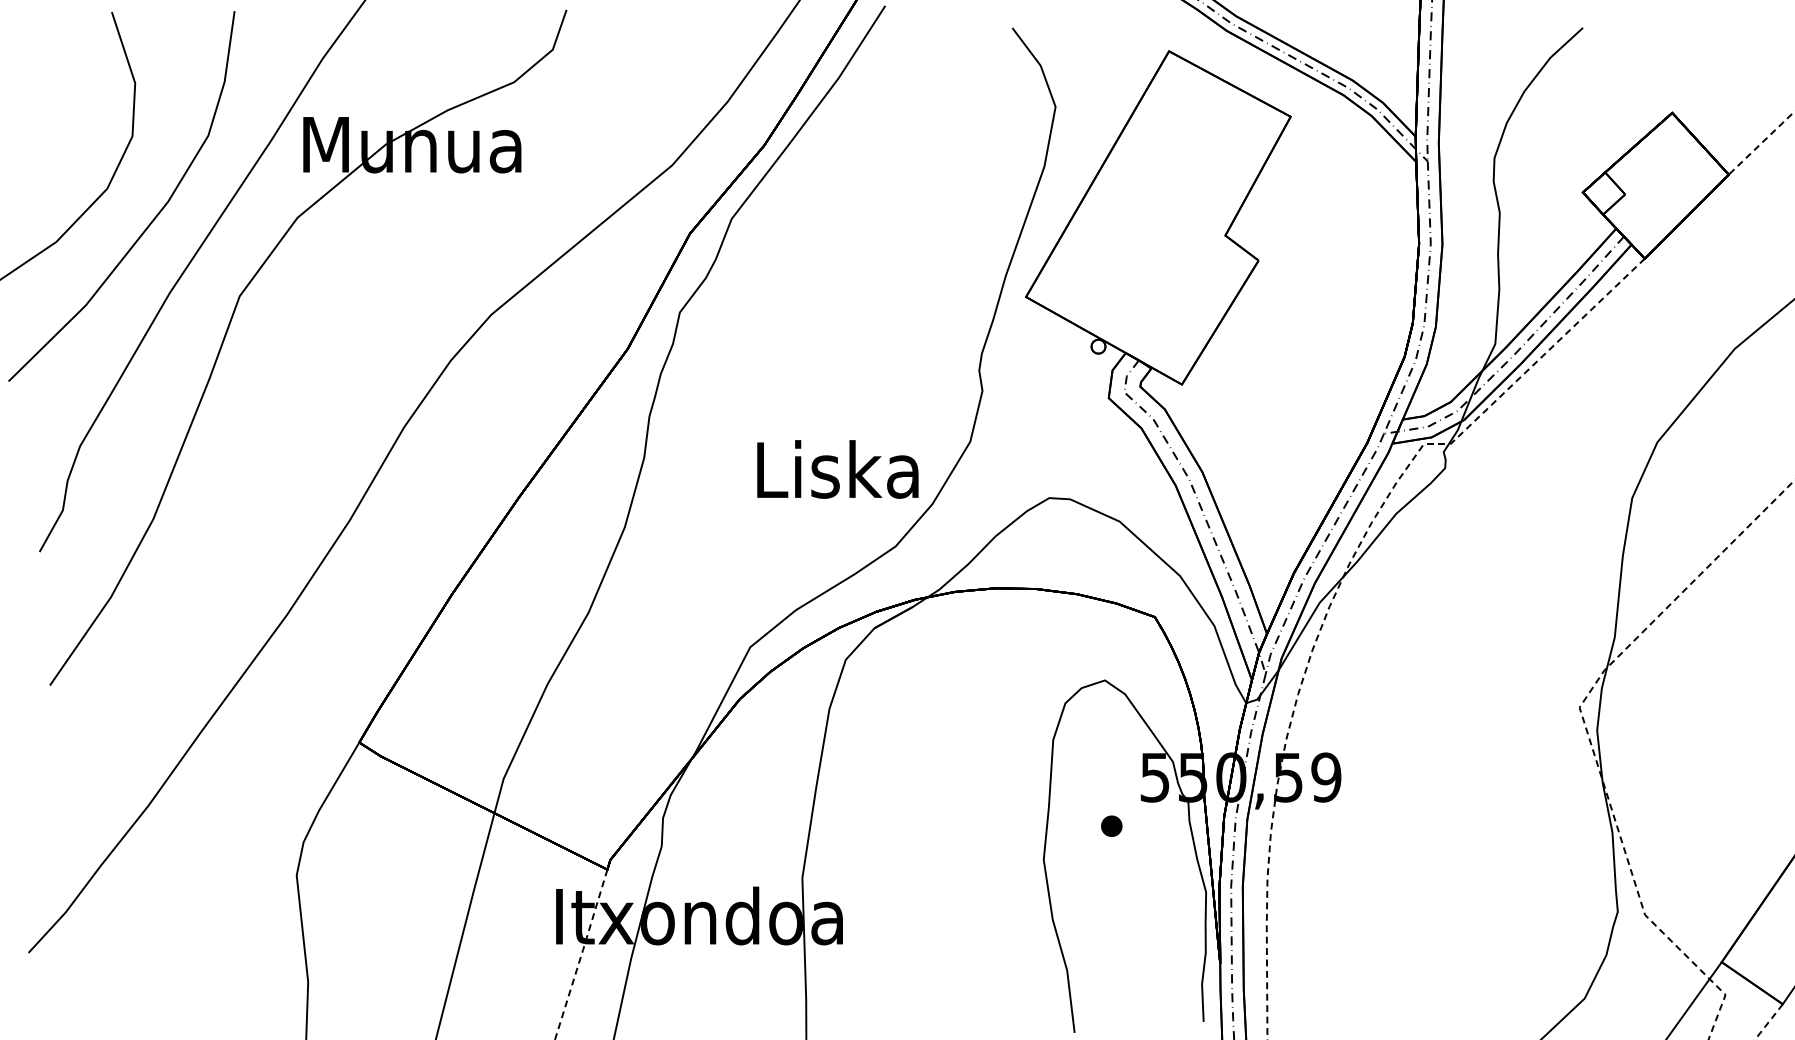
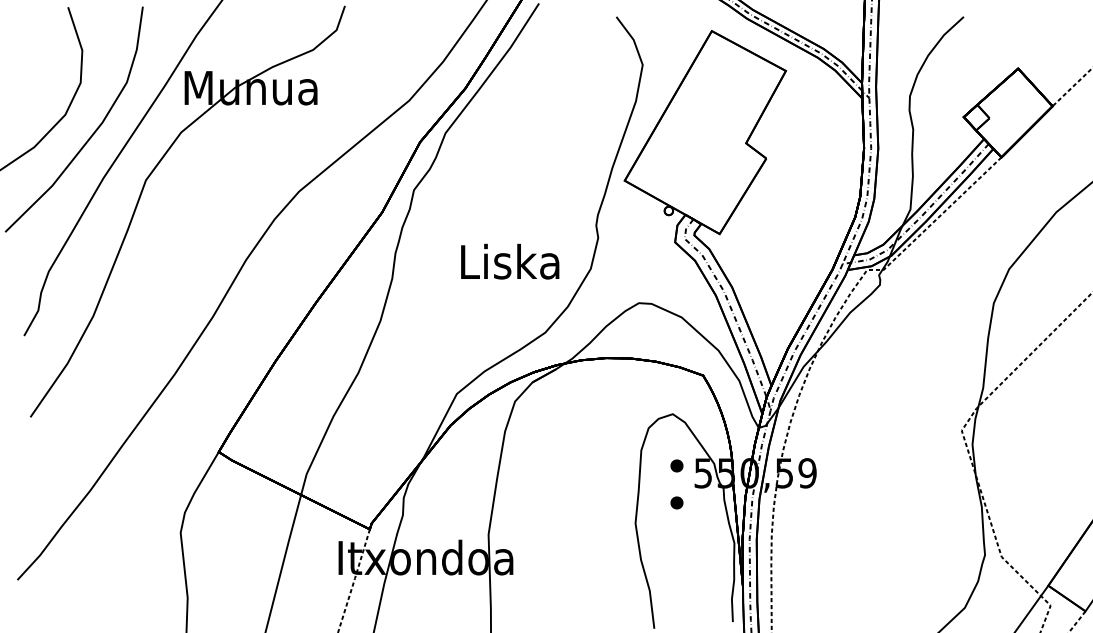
text: (838, 469) -> (510, 261), moved
part: (1111, 764) -> (676, 465), added

